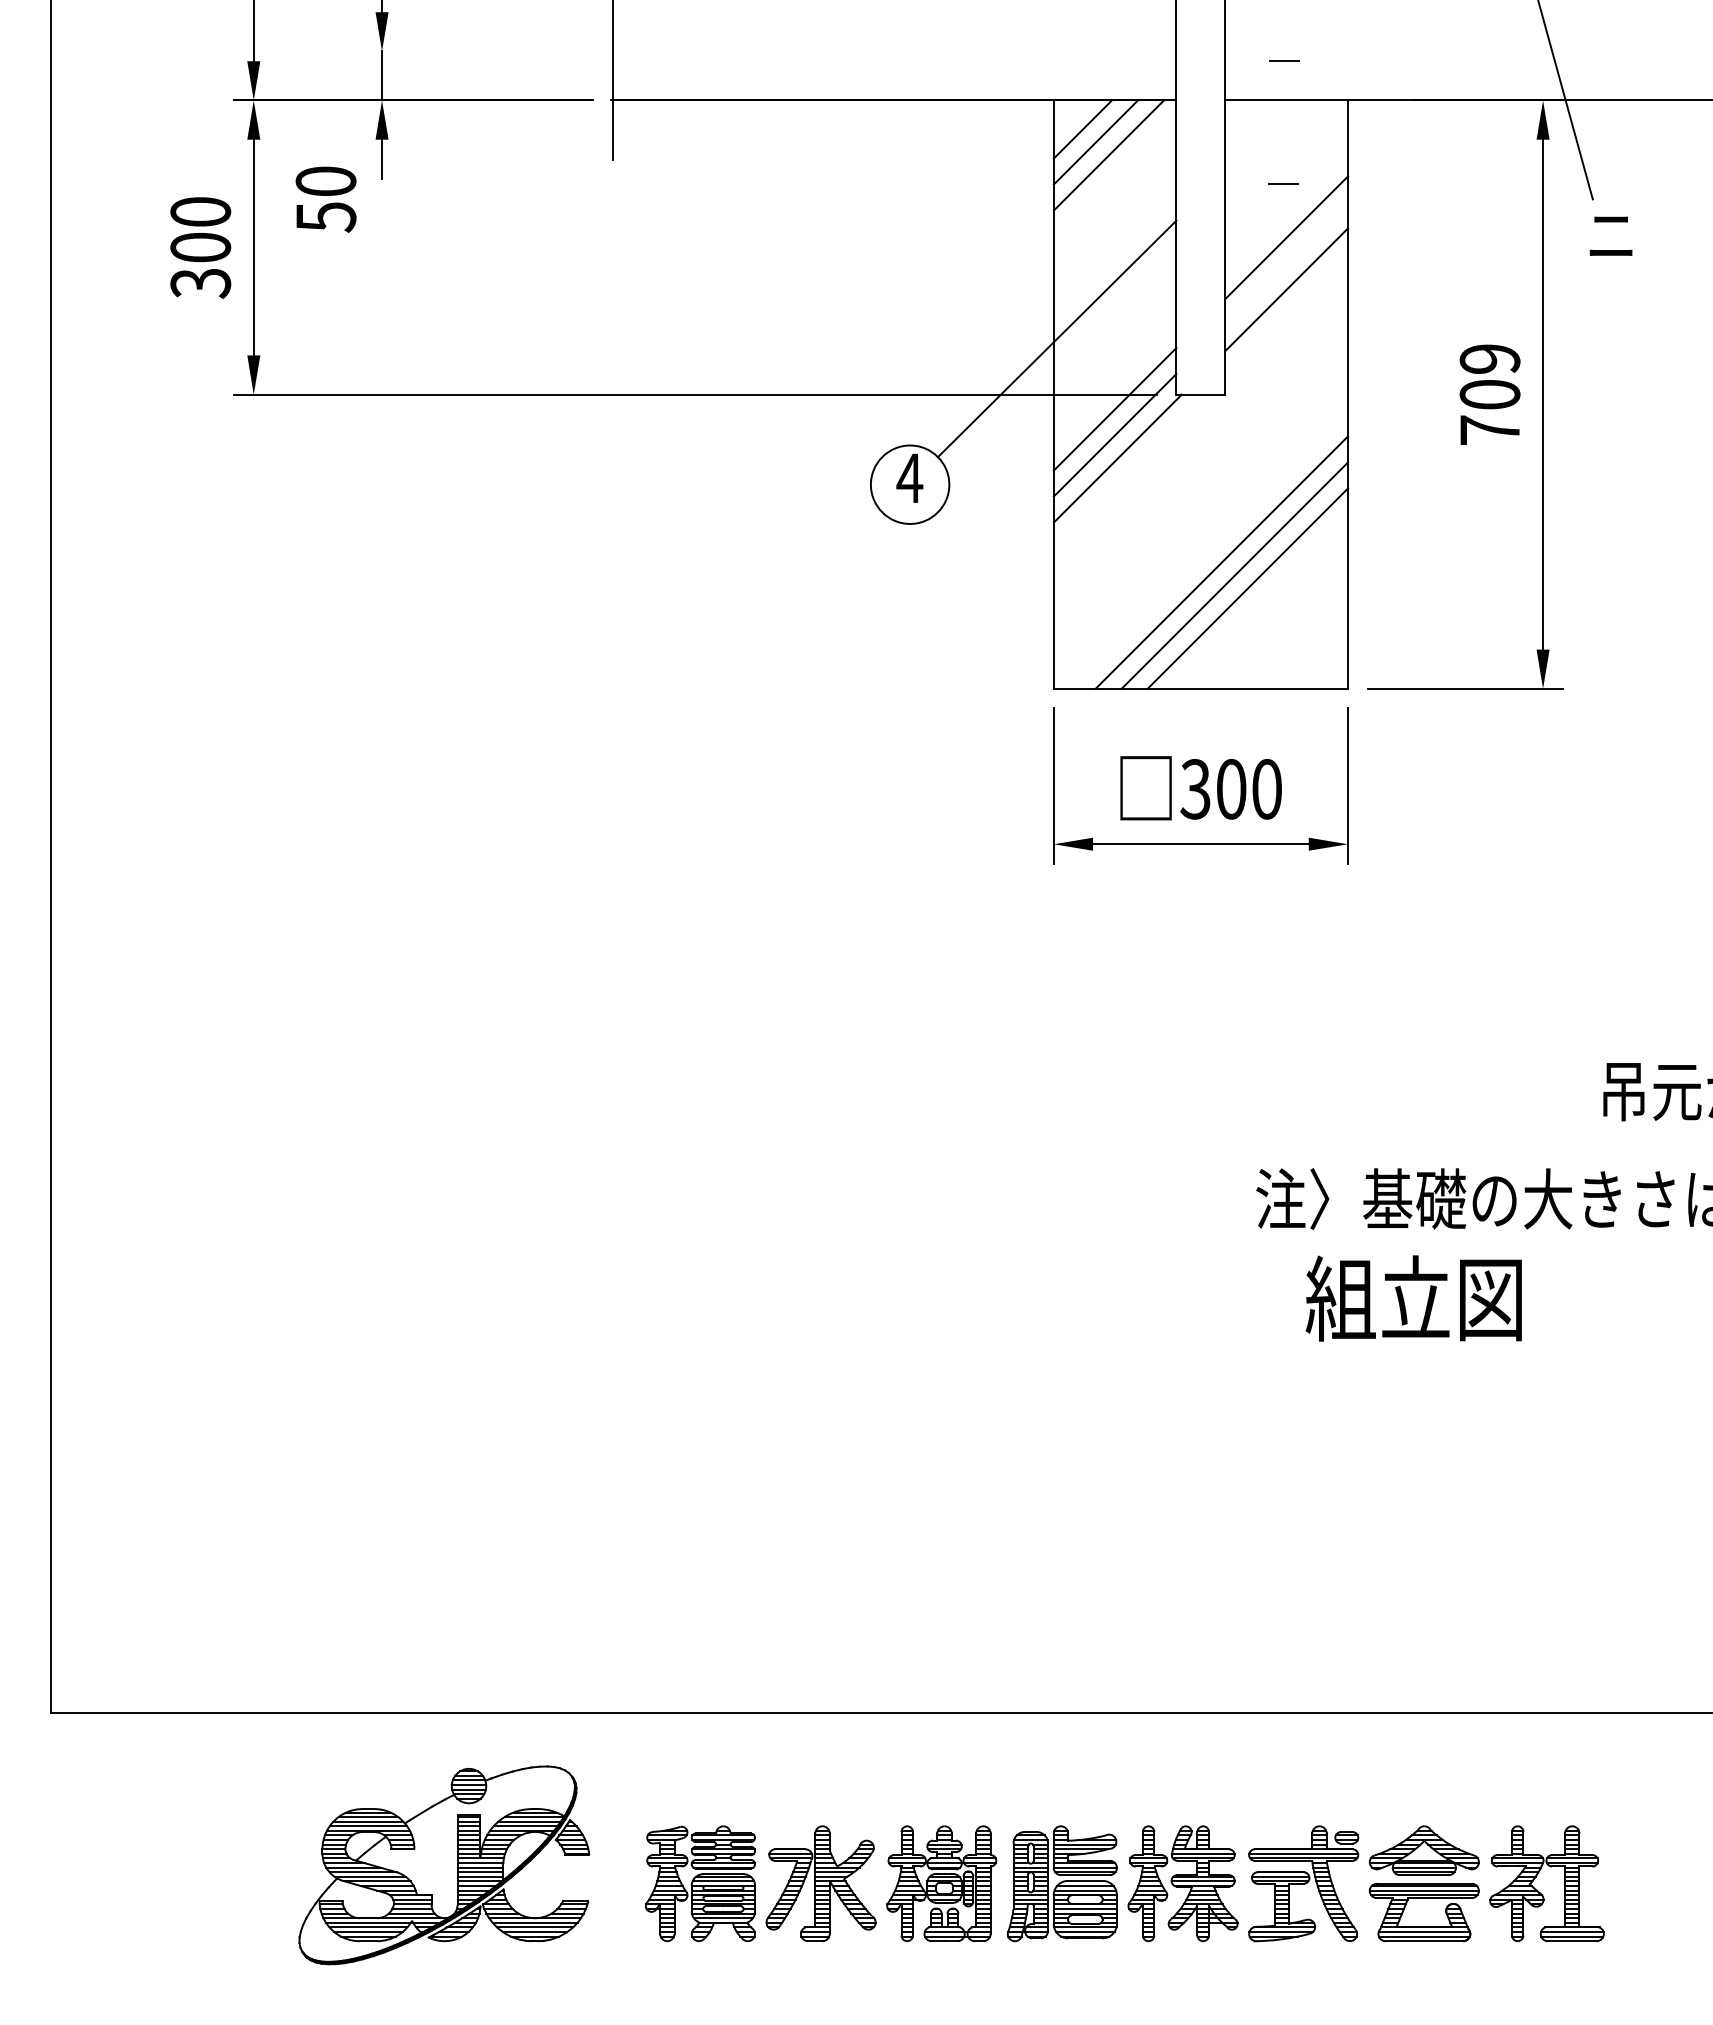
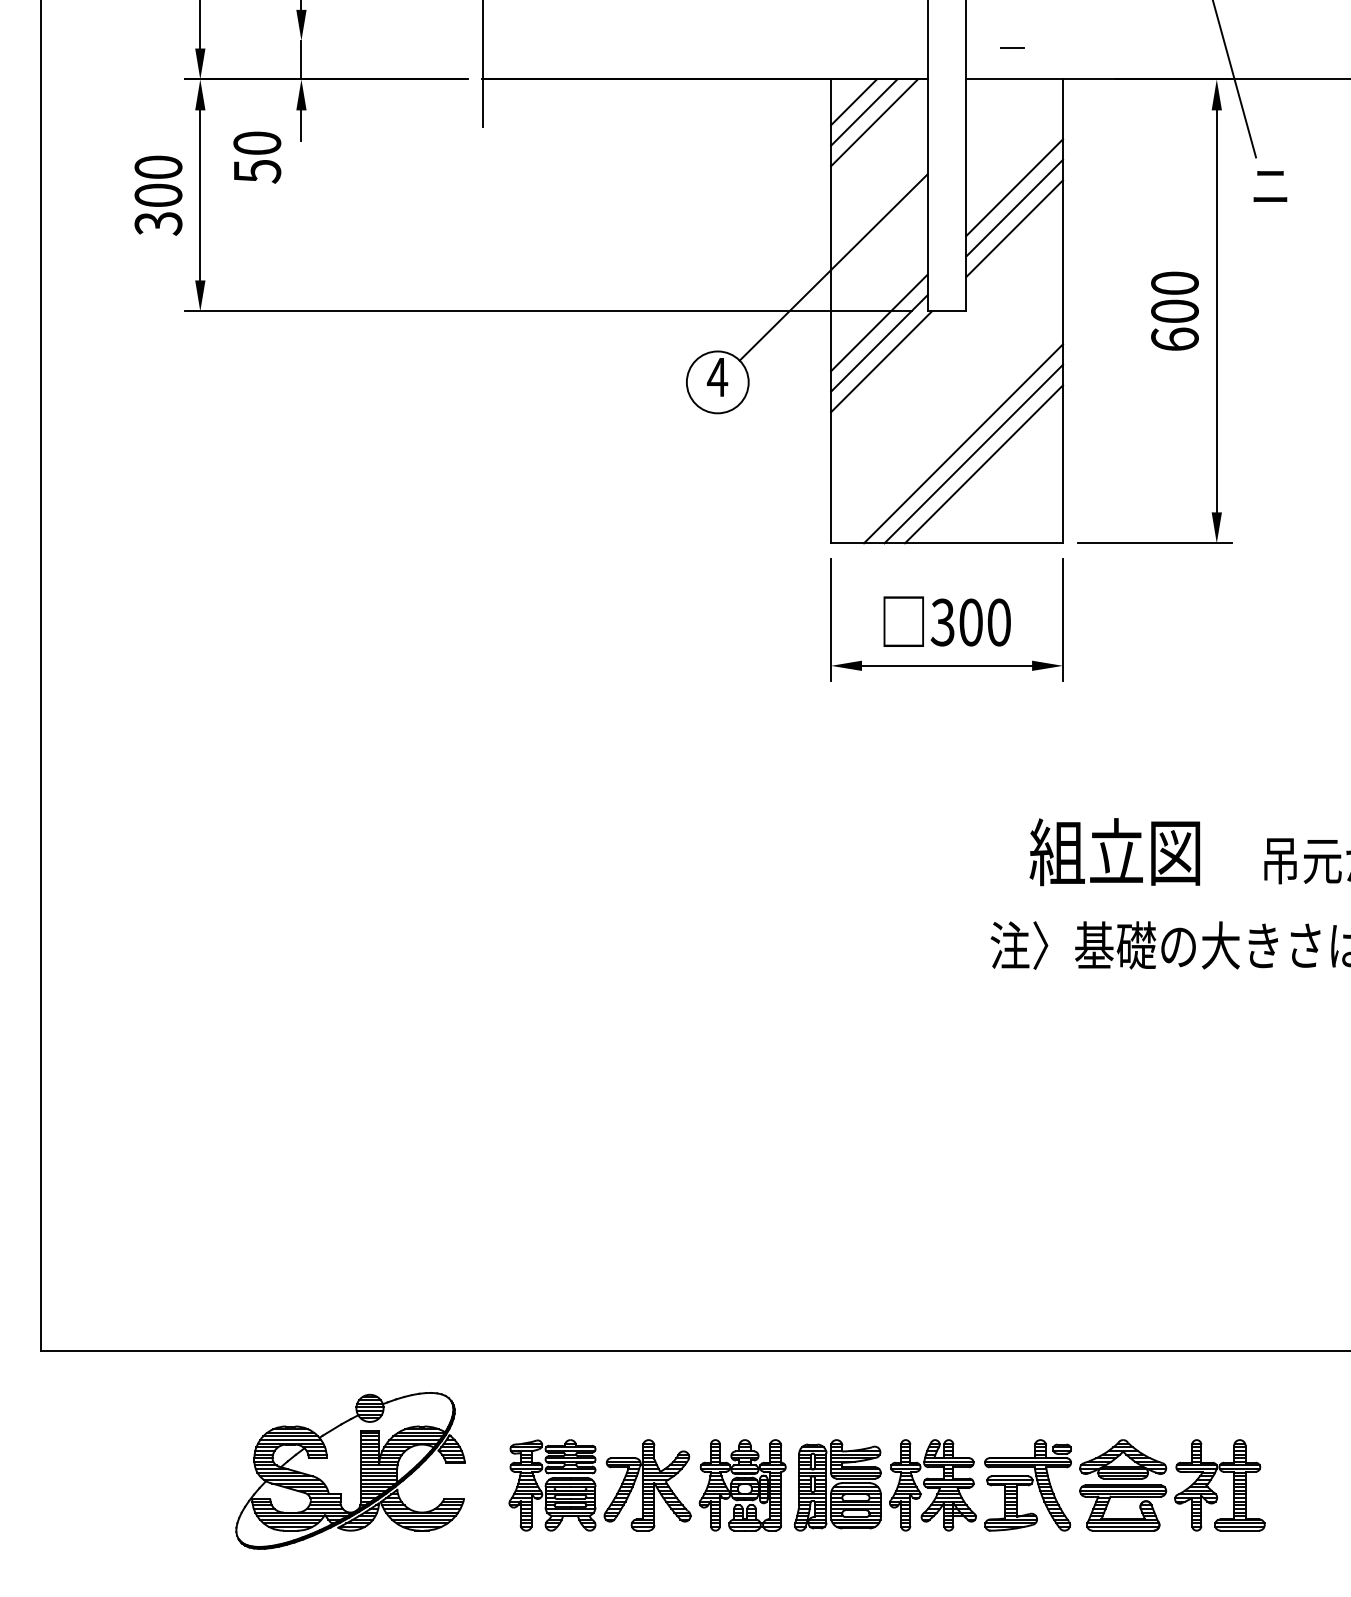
line: (1283, 183) -> (1012, 144), removed
line: (1286, 263) -> (1014, 207), added
text: (1489, 394) -> (1174, 311), 709 -> 600
text: (1413, 1298) -> (1114, 852), moved

